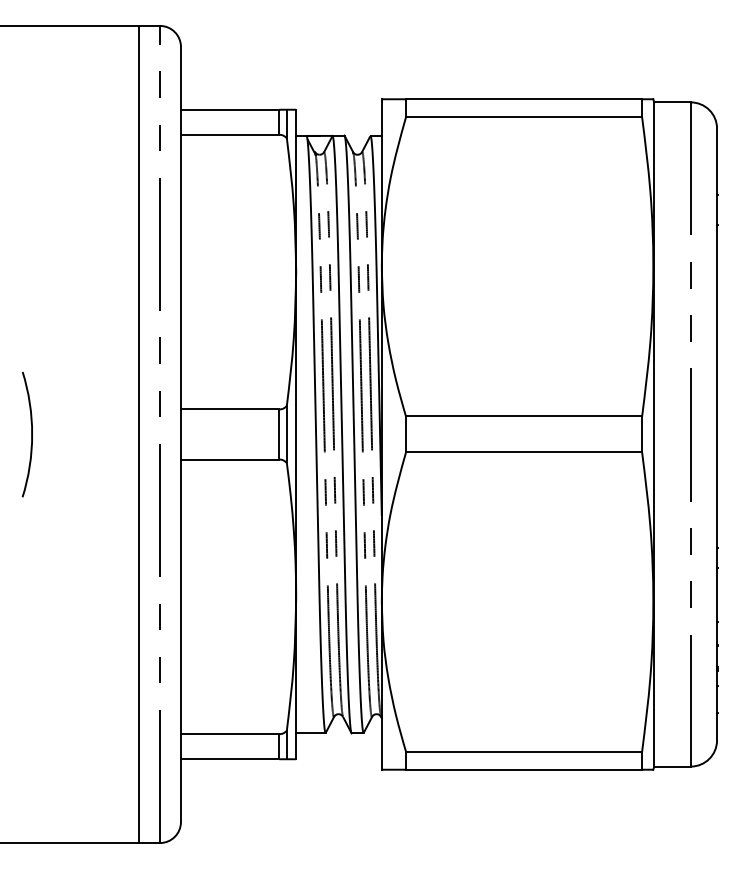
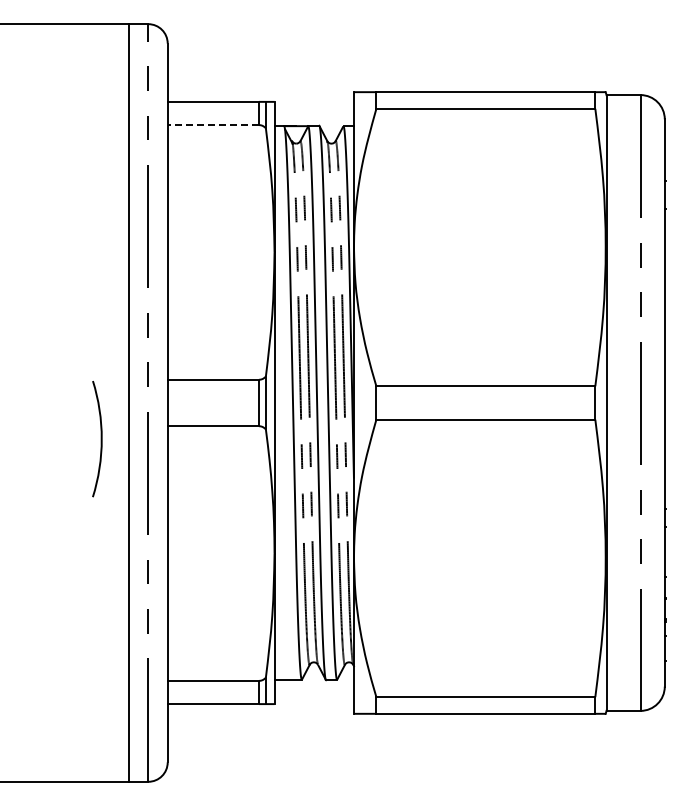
line: (230, 135) -> (213, 125), solid -> dashed
arc: (30, 435) -> (100, 439), moved

